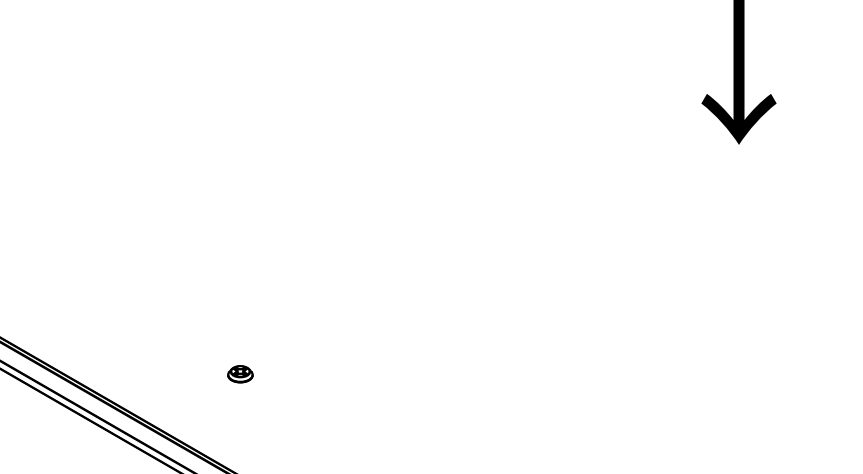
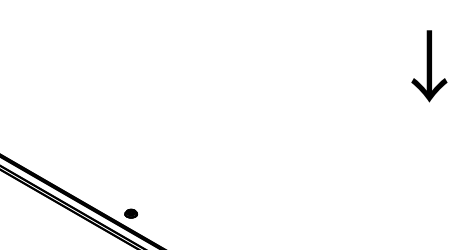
part: (241, 373) -> (131, 213), moved

